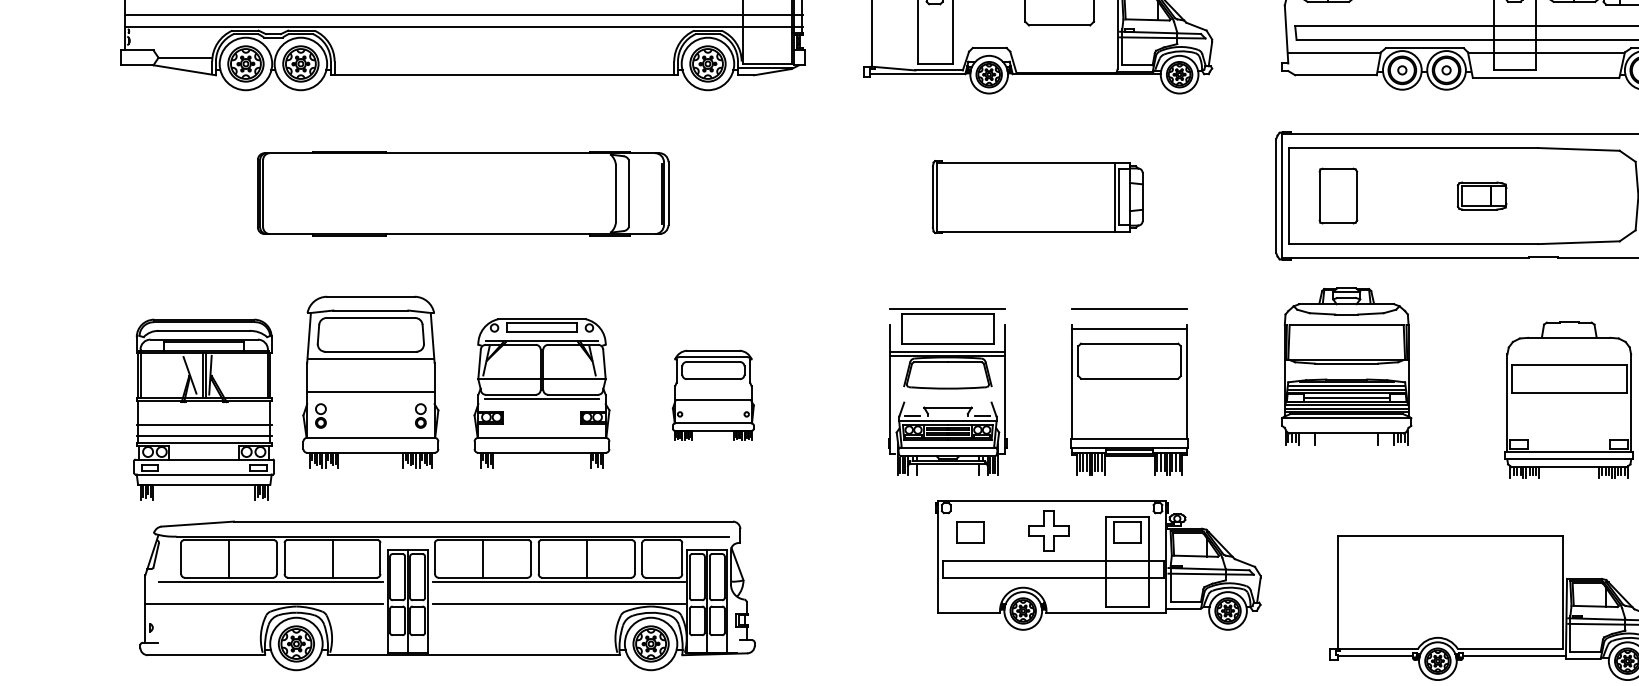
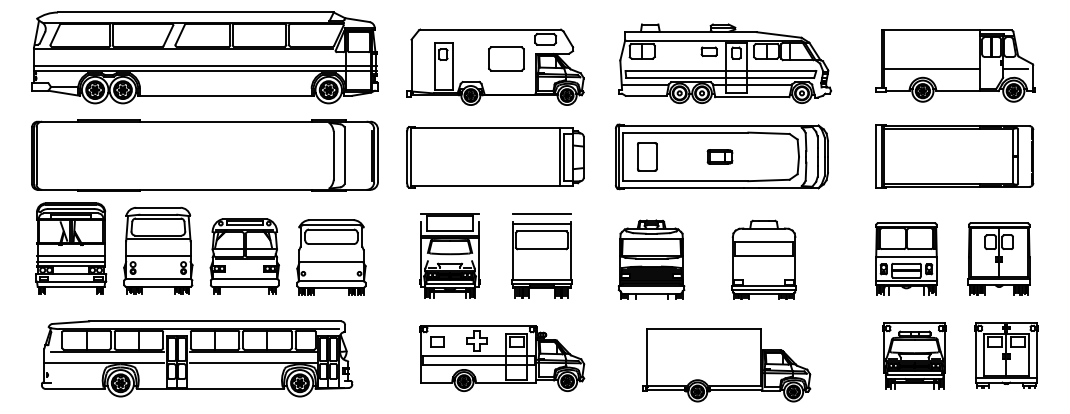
part: (462, 193) -> (204, 155), size x1.67
part: (1037, 197) -> (495, 157), size x1.67
part: (1346, 365) -> (651, 259), moved
part: (713, 395) -> (331, 257), size x1.67
part: (204, 408) -> (71, 248), moved
part: (1099, 565) -> (502, 358), moved

